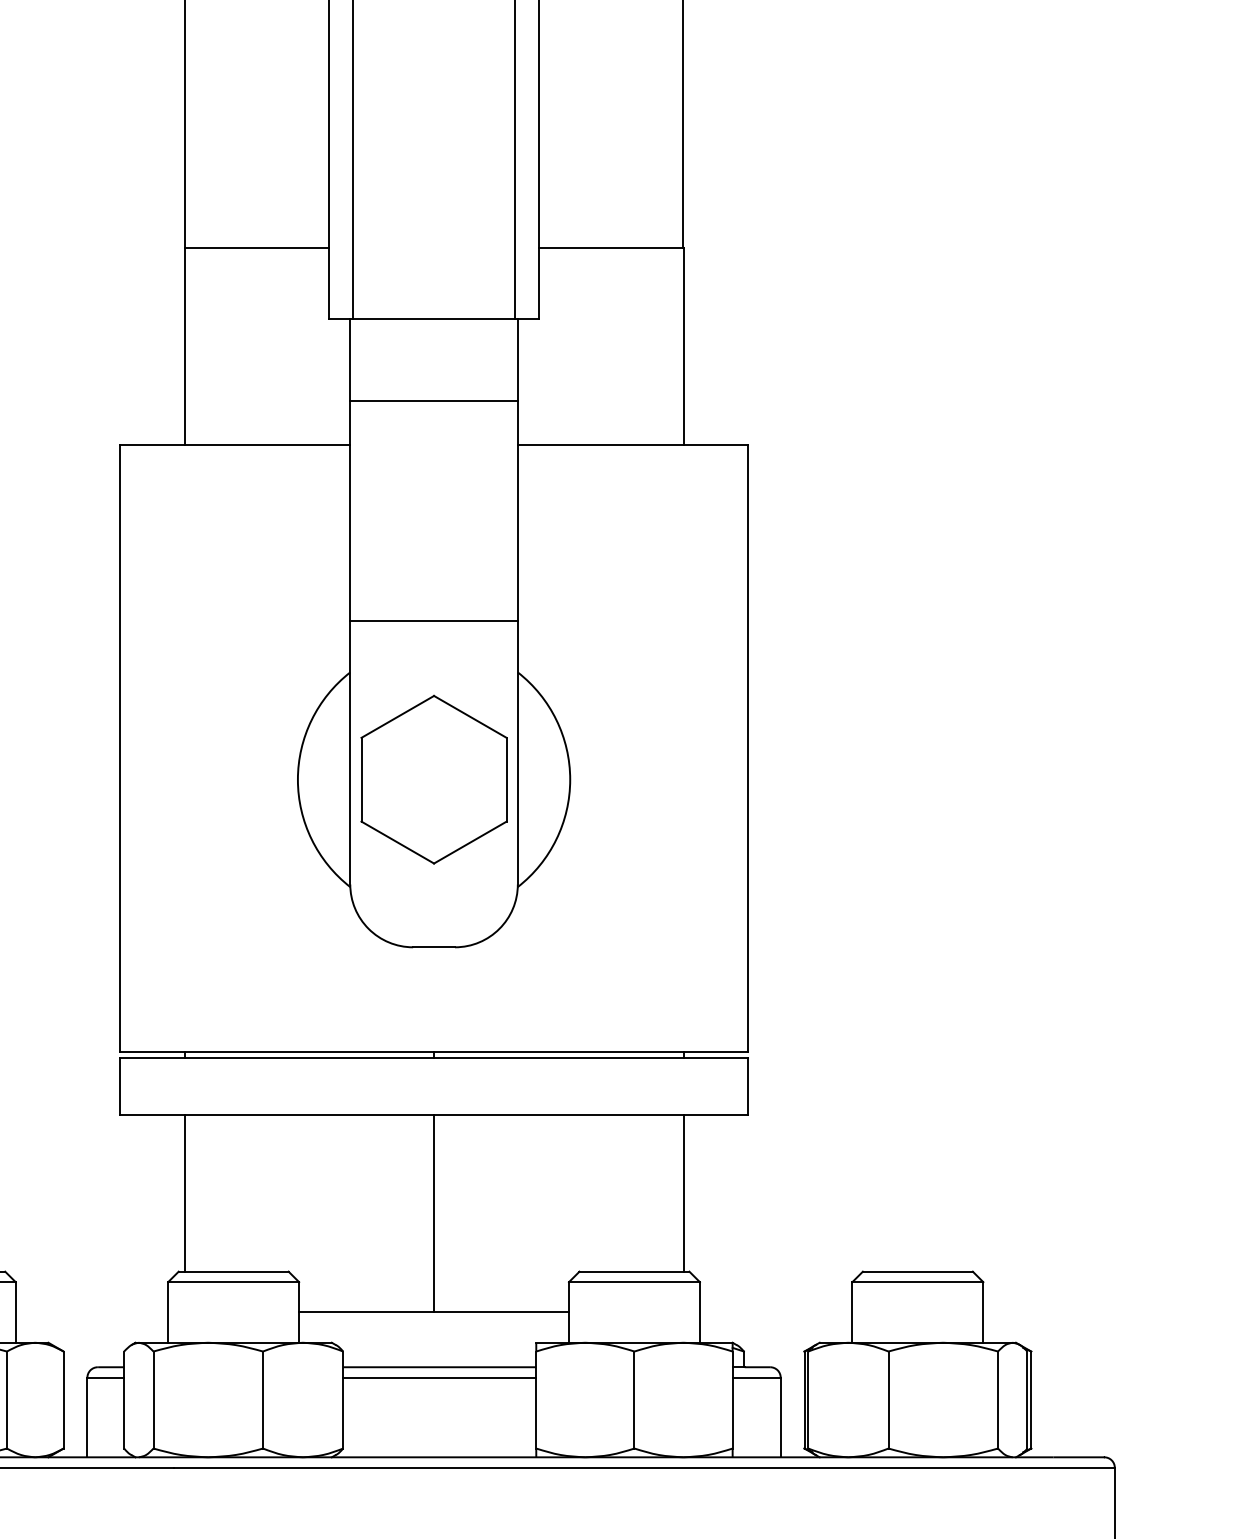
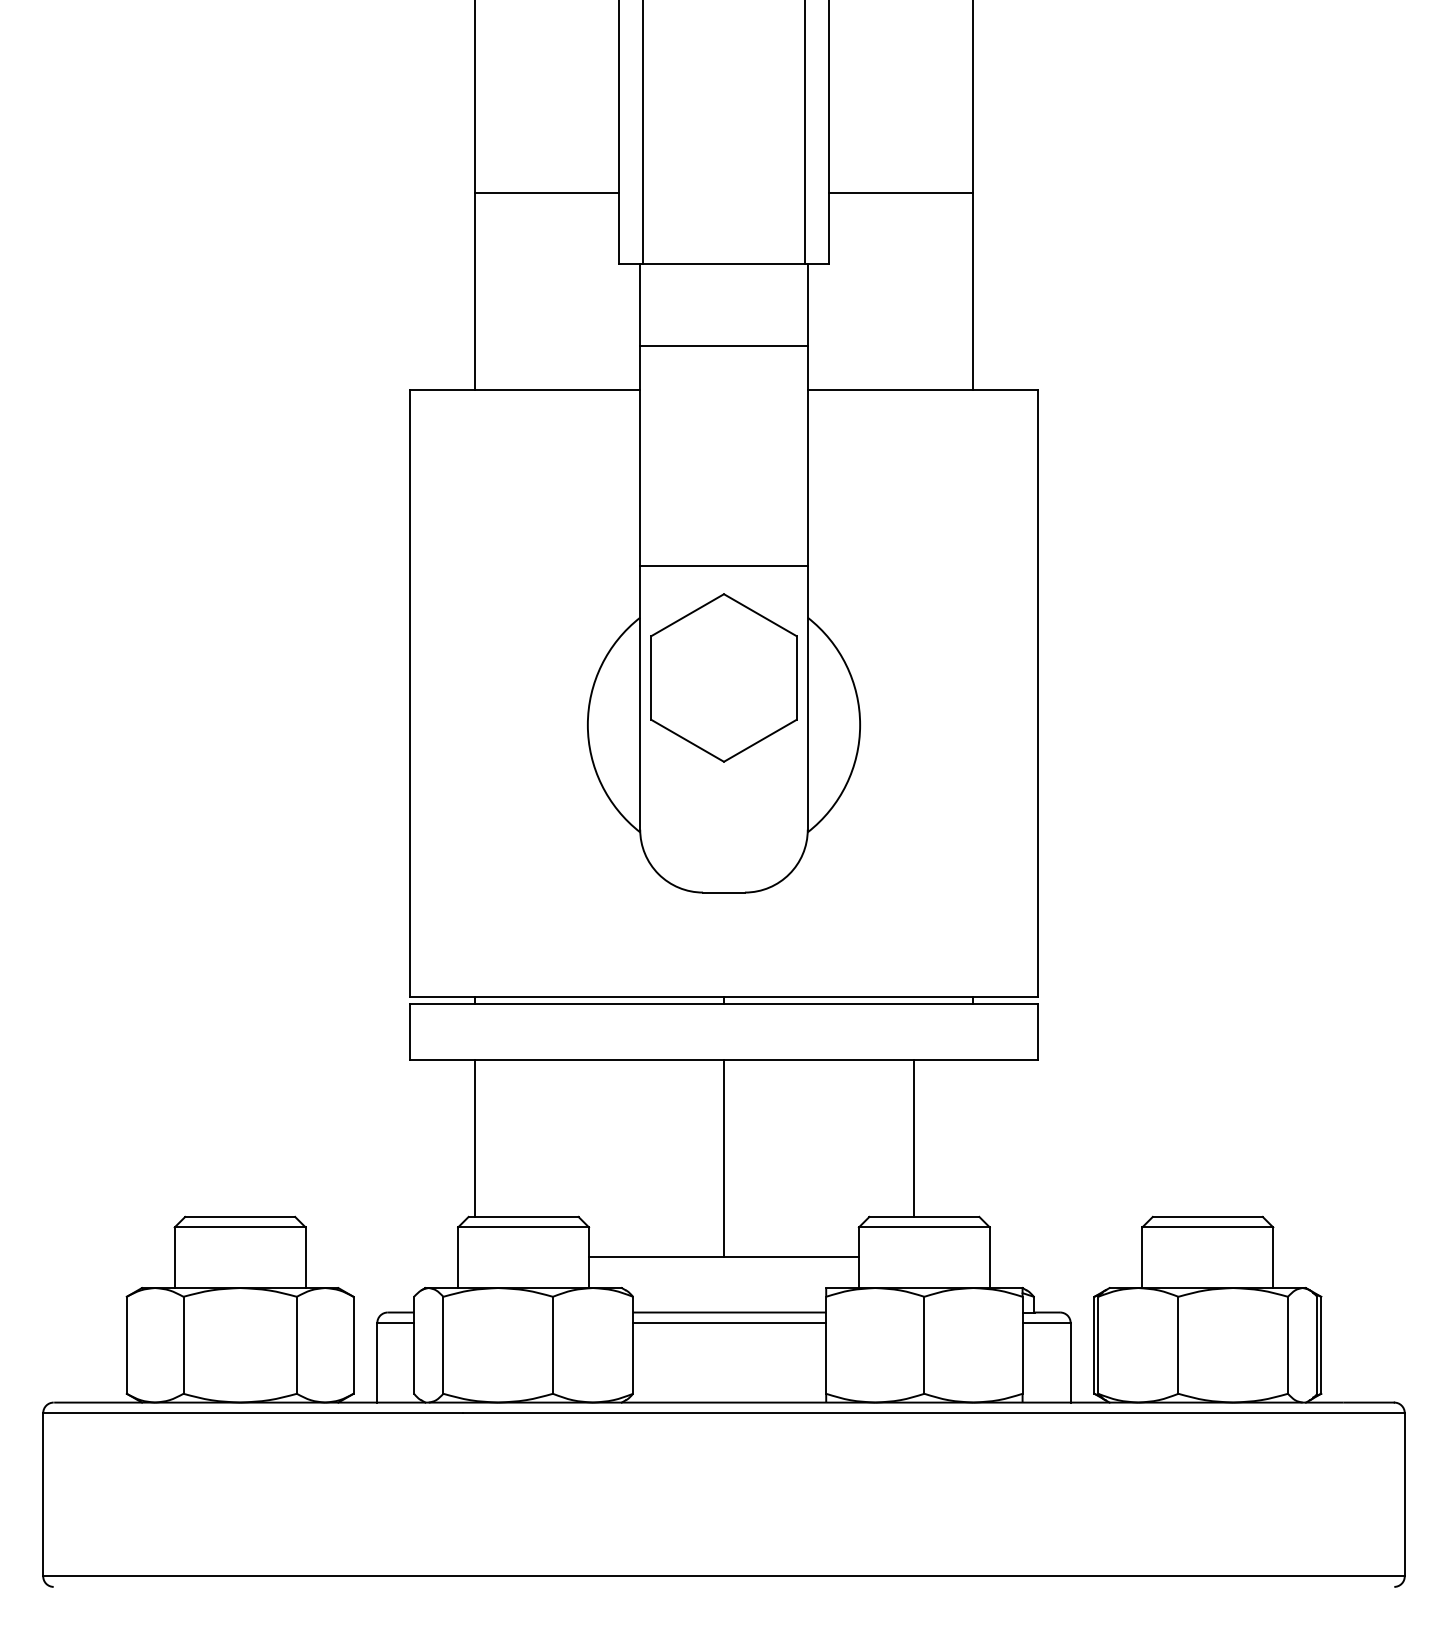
part: (433, 779) -> (723, 677), moved
line: (683, 1193) -> (914, 1138), moved

